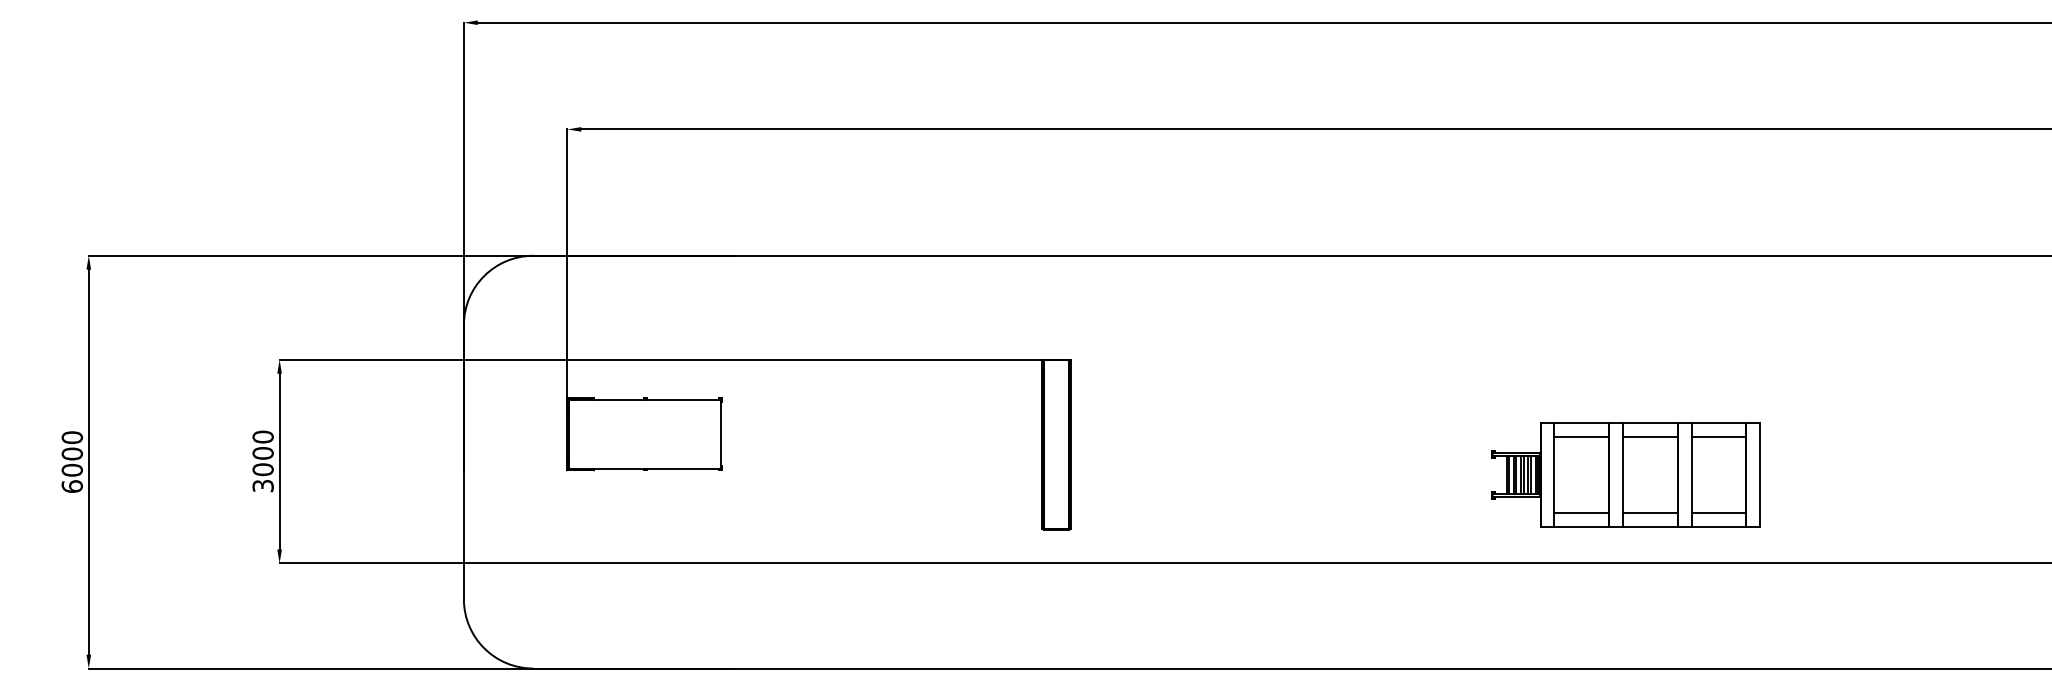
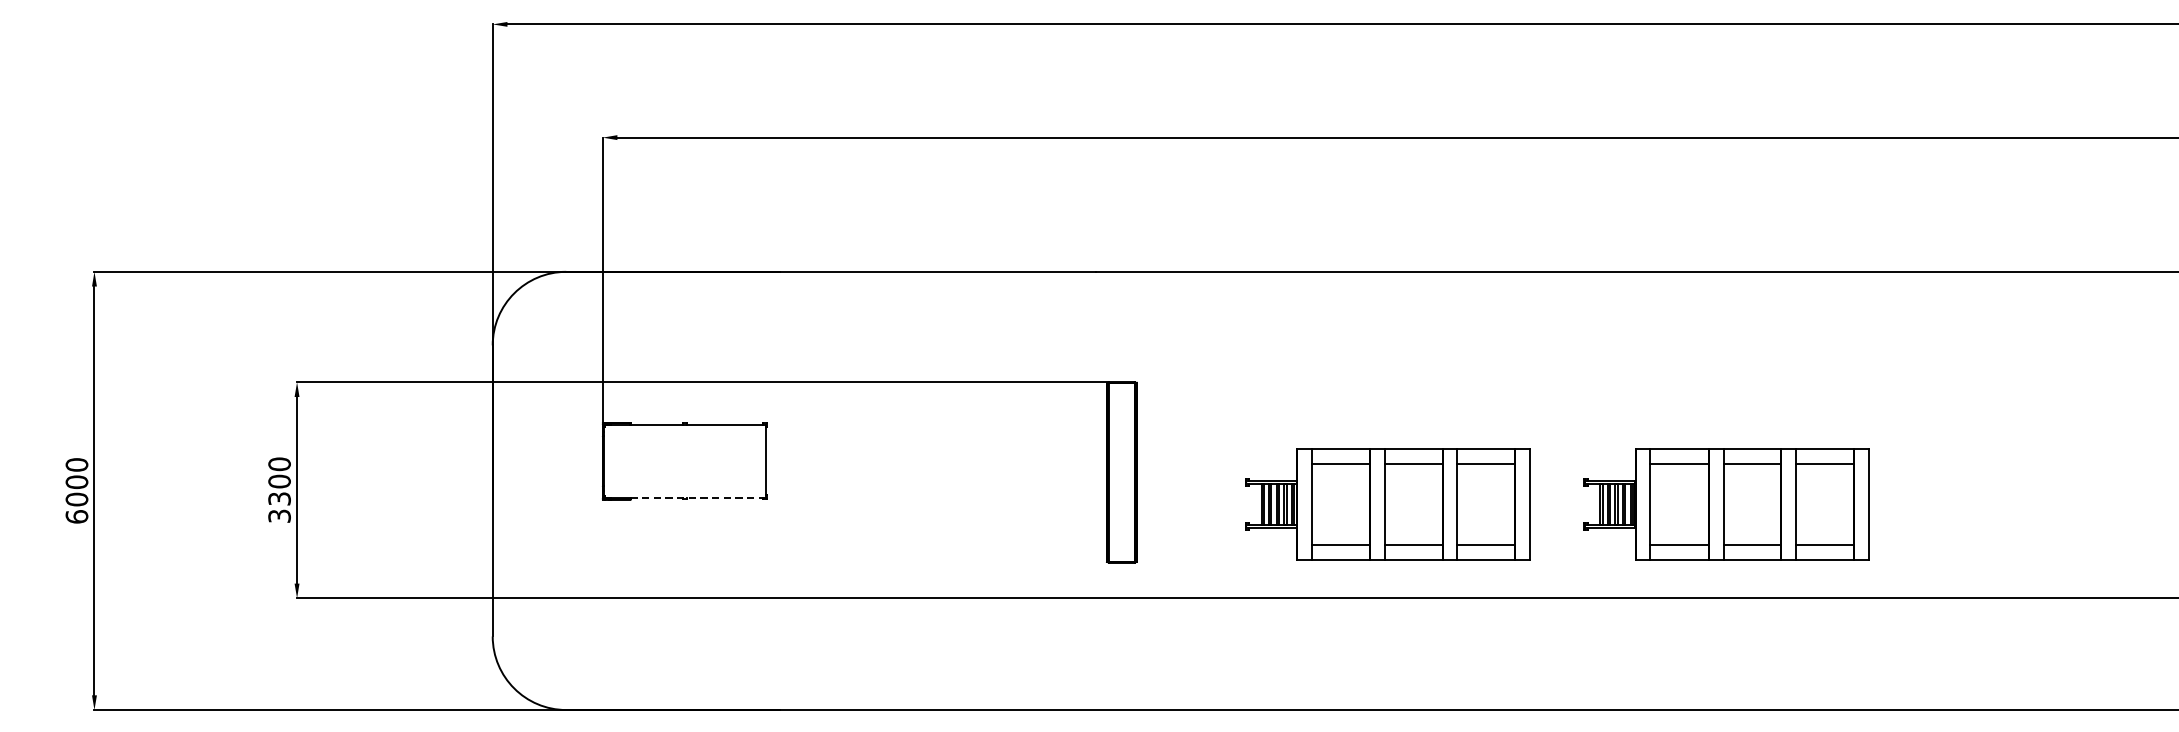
text: (262, 469) -> (278, 498), 3000 -> 3300
line: (657, 469) -> (698, 498), solid -> dashed
part: (1306, 474) -> (1387, 504), added

